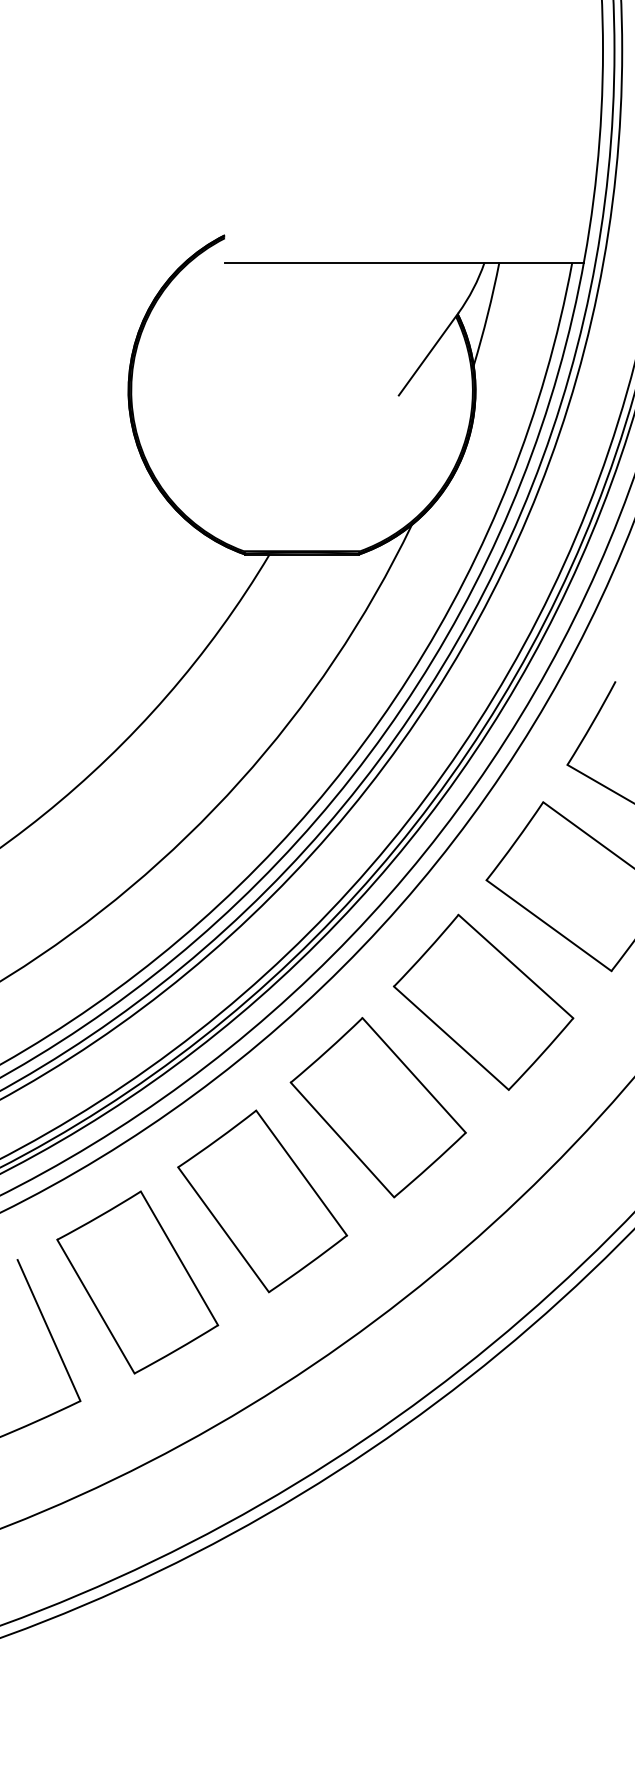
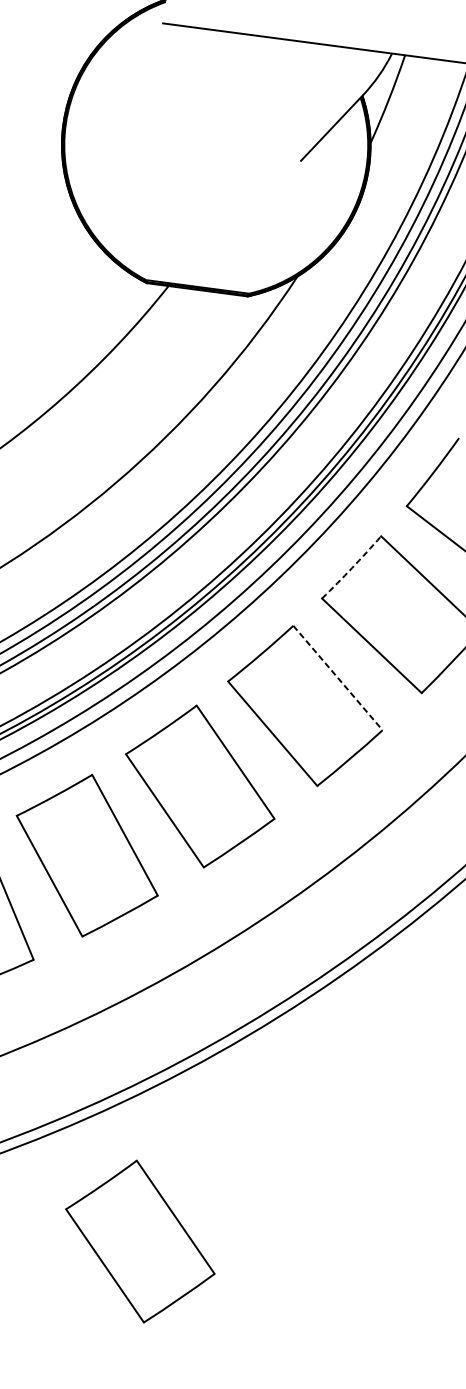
arc: (515, 841) -> (352, 567), solid -> dashed
line: (516, 966) -> (338, 678), solid -> dashed
part: (377, 1623) -> (139, 1241), added

